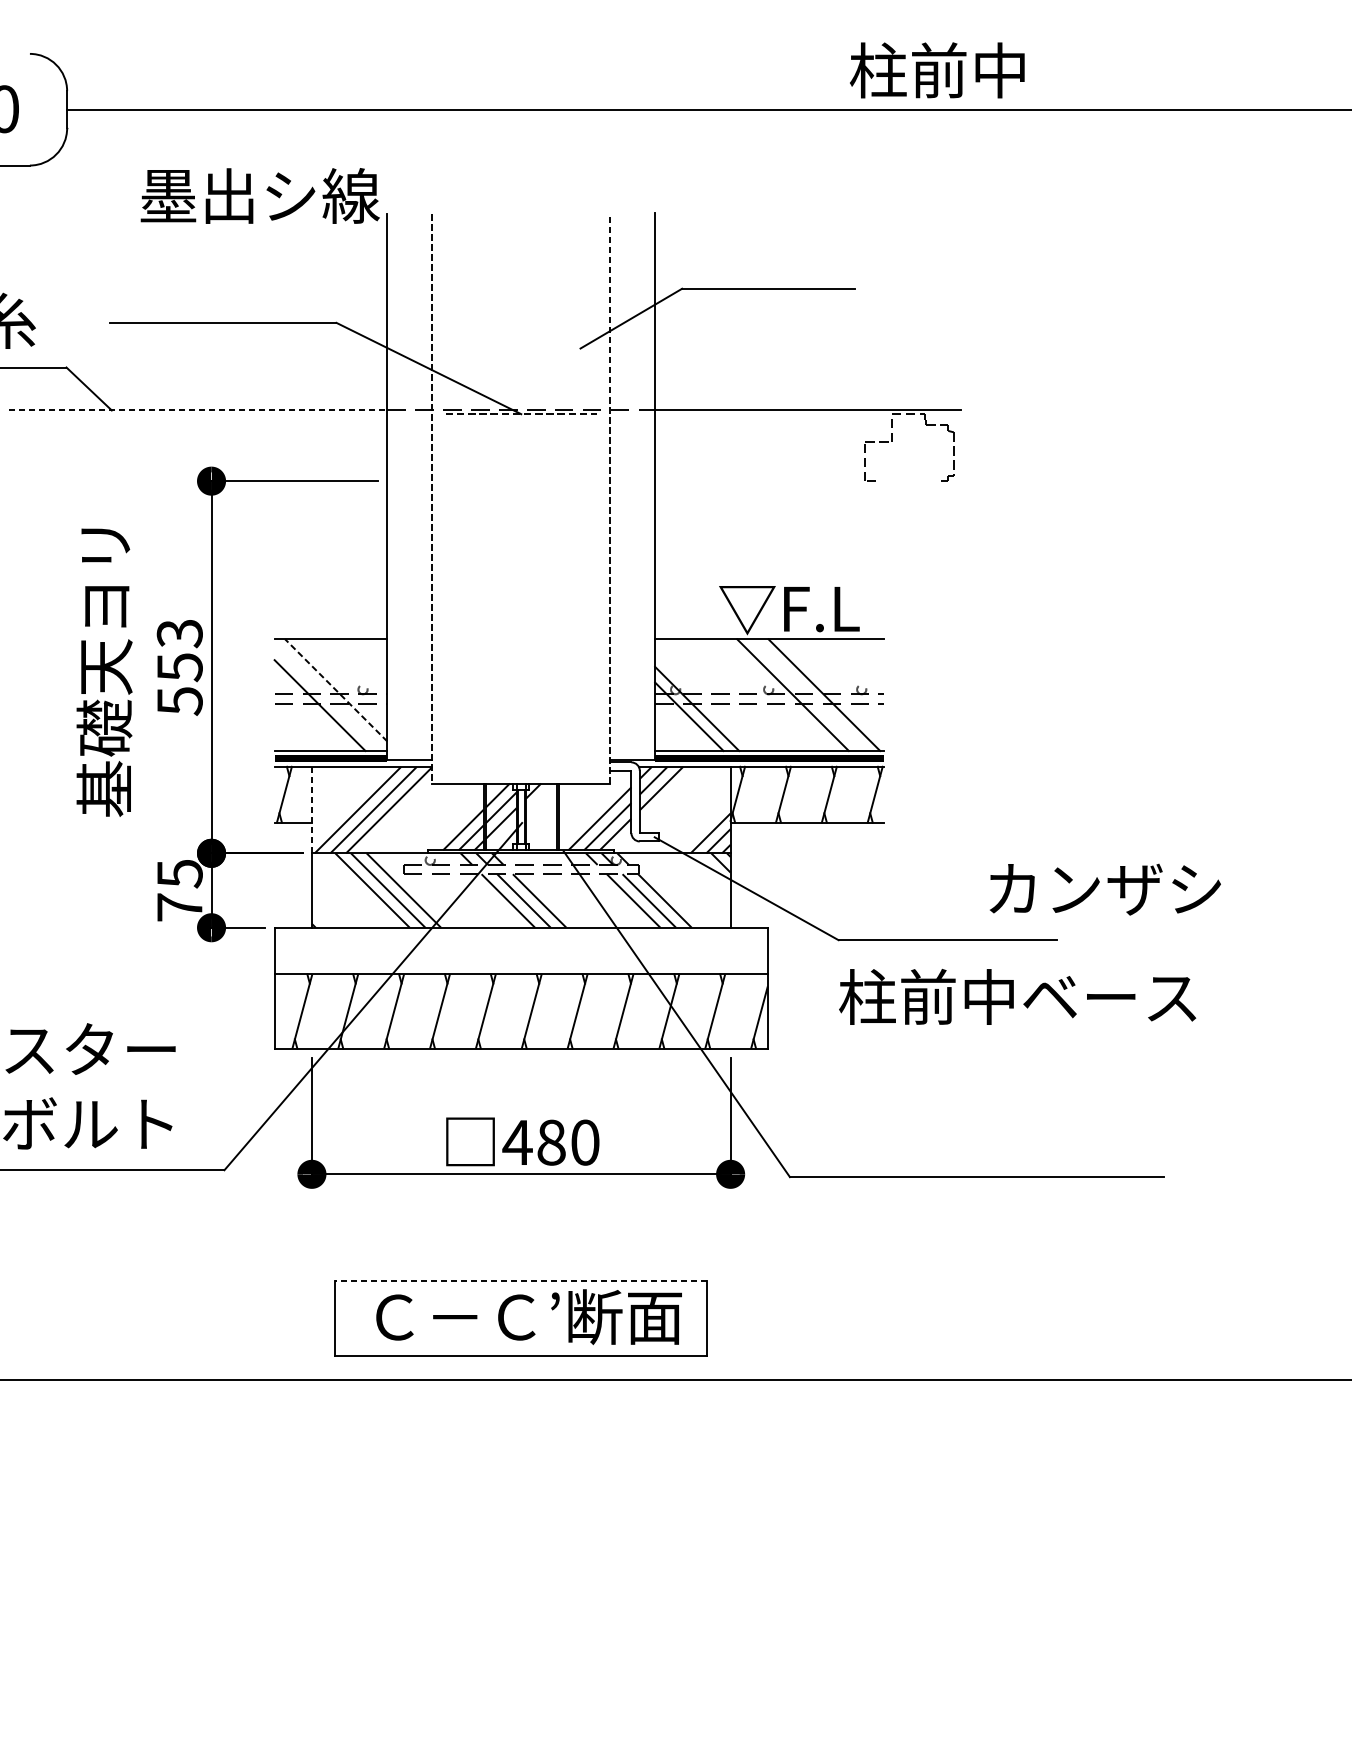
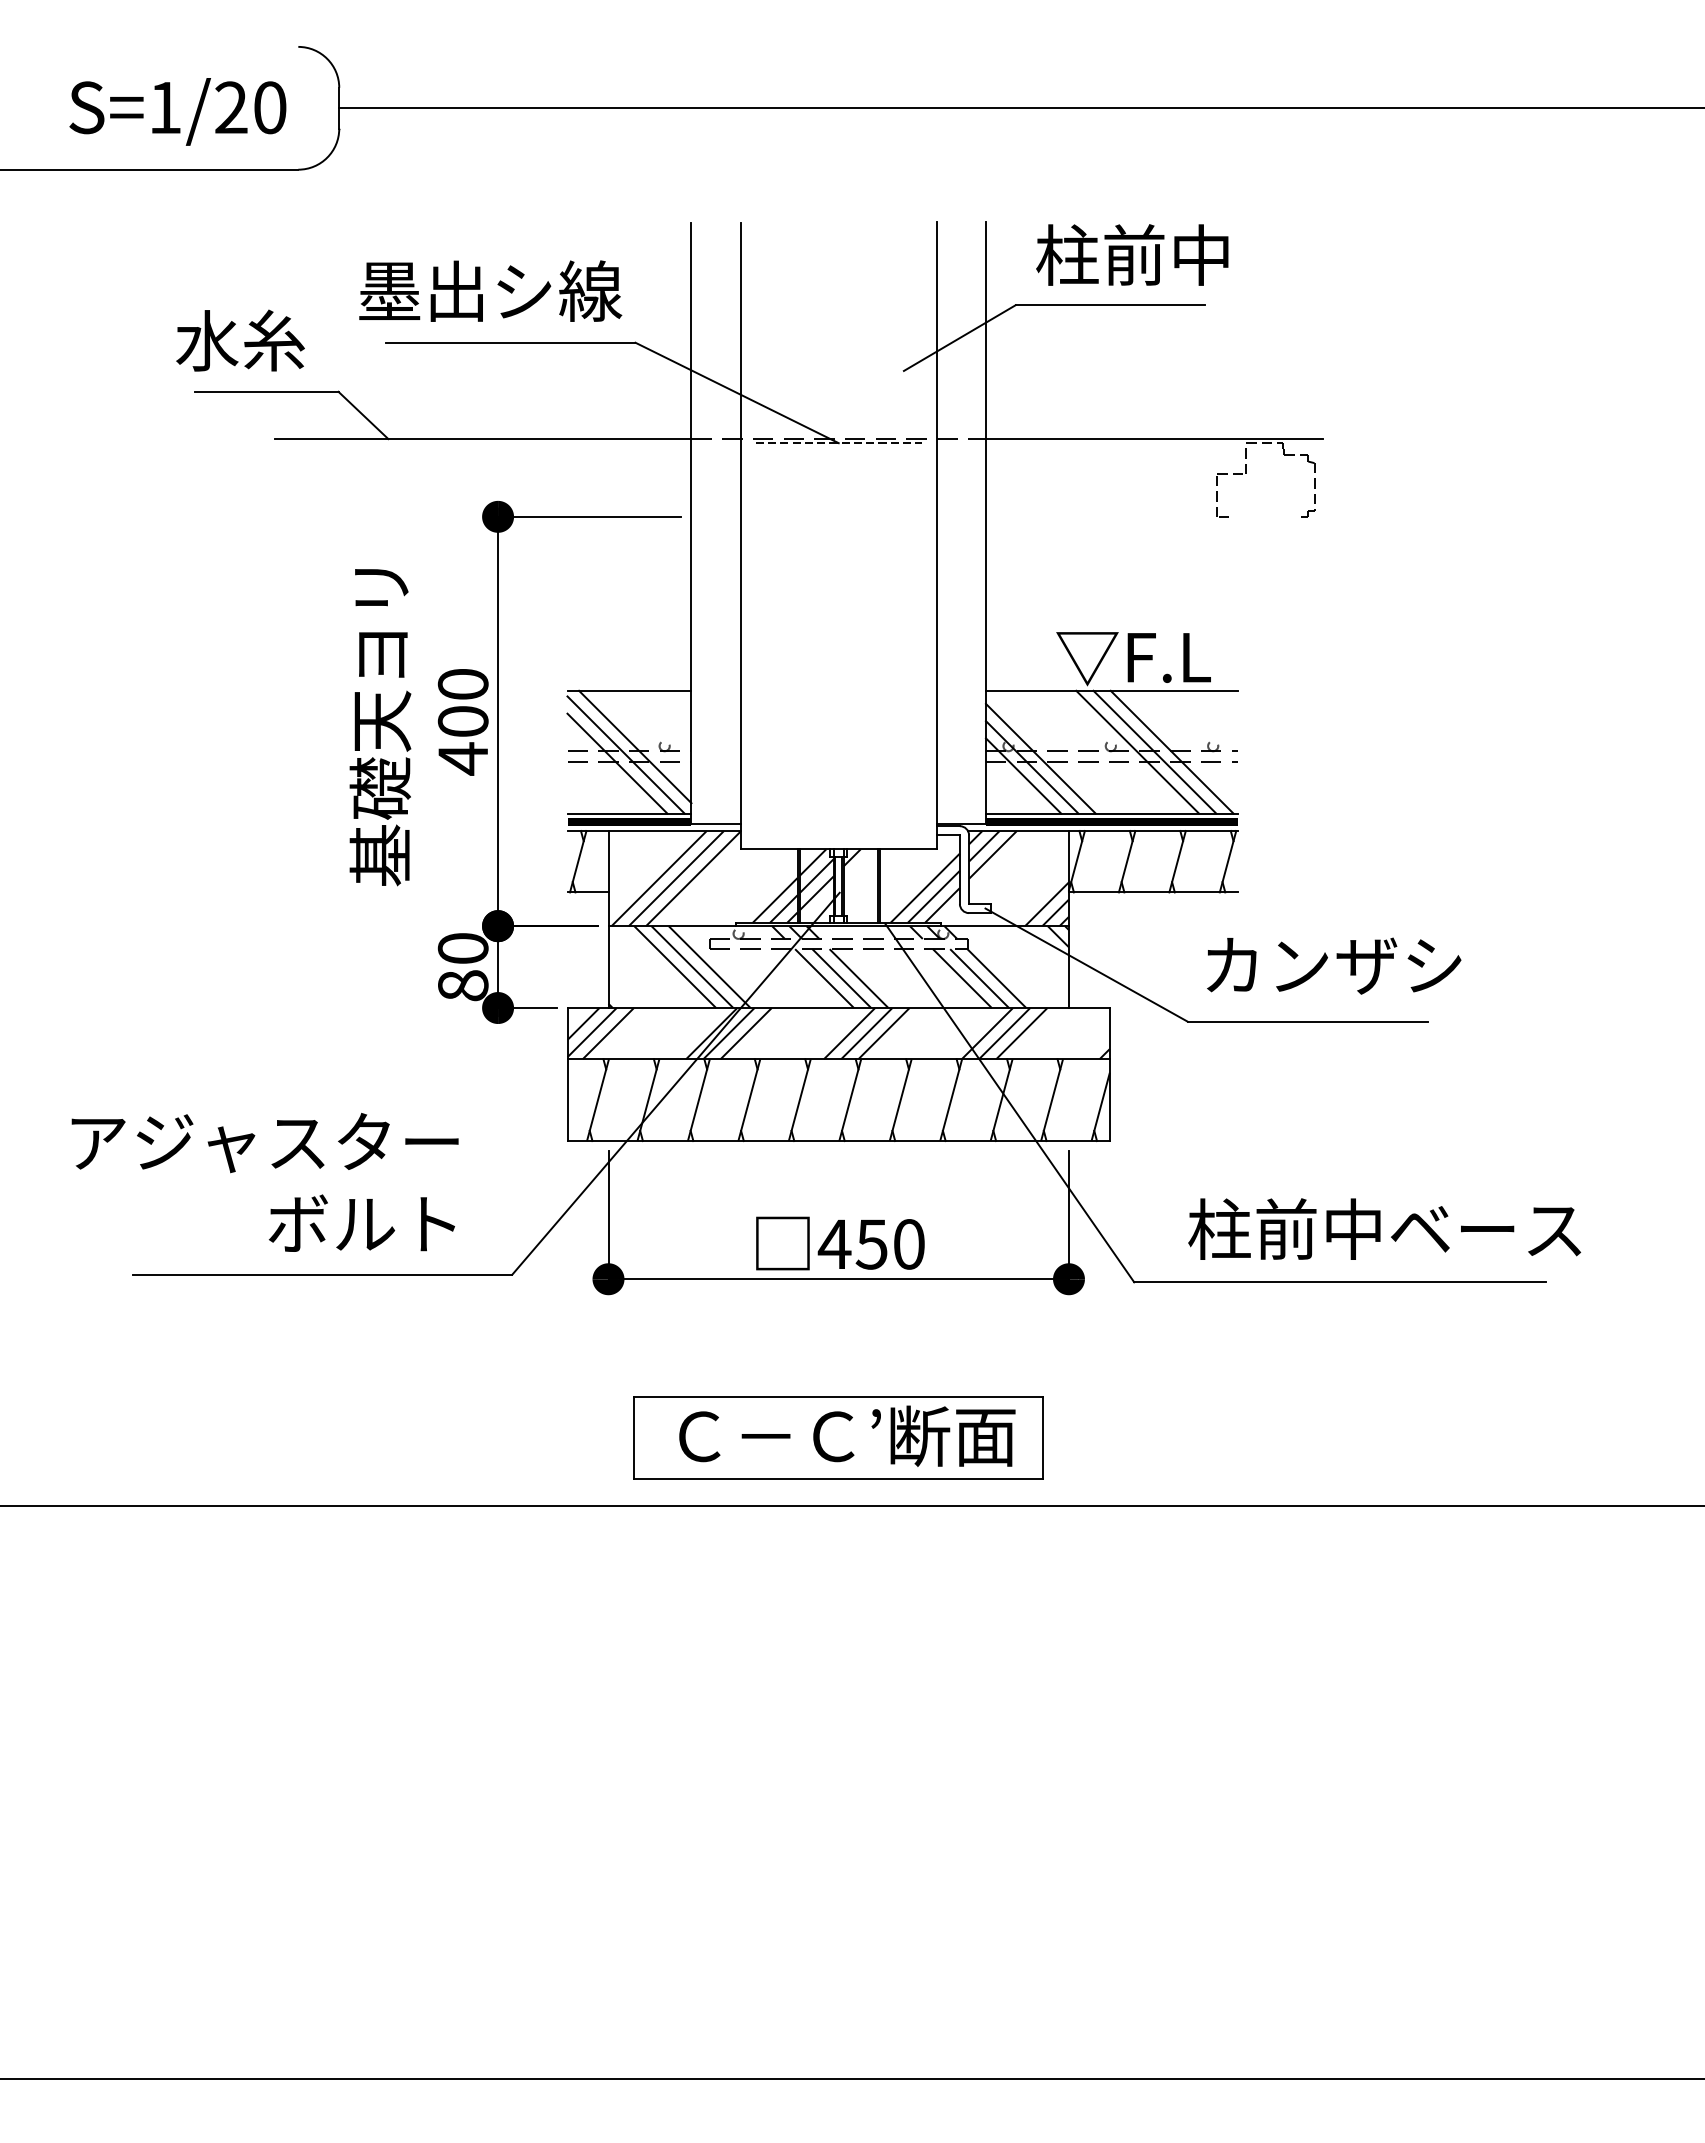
text: (937, 69) -> (1132, 254), moved
text: (260, 195) -> (490, 290), moved
line: (198, 410) -> (483, 439), dashed -> solid
line: (610, 498) -> (936, 535), dashed -> solid
line: (431, 499) -> (740, 536), dashed -> solid
text: (179, 668) -> (462, 722), 553 -> 400
line: (335, 689) -> (634, 746), dashed -> solid
line: (808, 694) -> (1154, 751), added
line: (327, 697) -> (625, 754), added
line: (704, 700) -> (1040, 758), added
line: (311, 809) -> (608, 878), dashed -> solid
text: (1105, 889) -> (1334, 965), moved
text: (179, 890) -> (462, 967), 75 -> 80
hatch: (521, 950) -> (838, 1033), added
text: (1017, 996) -> (1384, 1228), moved
text: (551, 1142) -> (871, 1244), 480 -> 450
line: (521, 1280) -> (838, 1396), dashed -> solid

